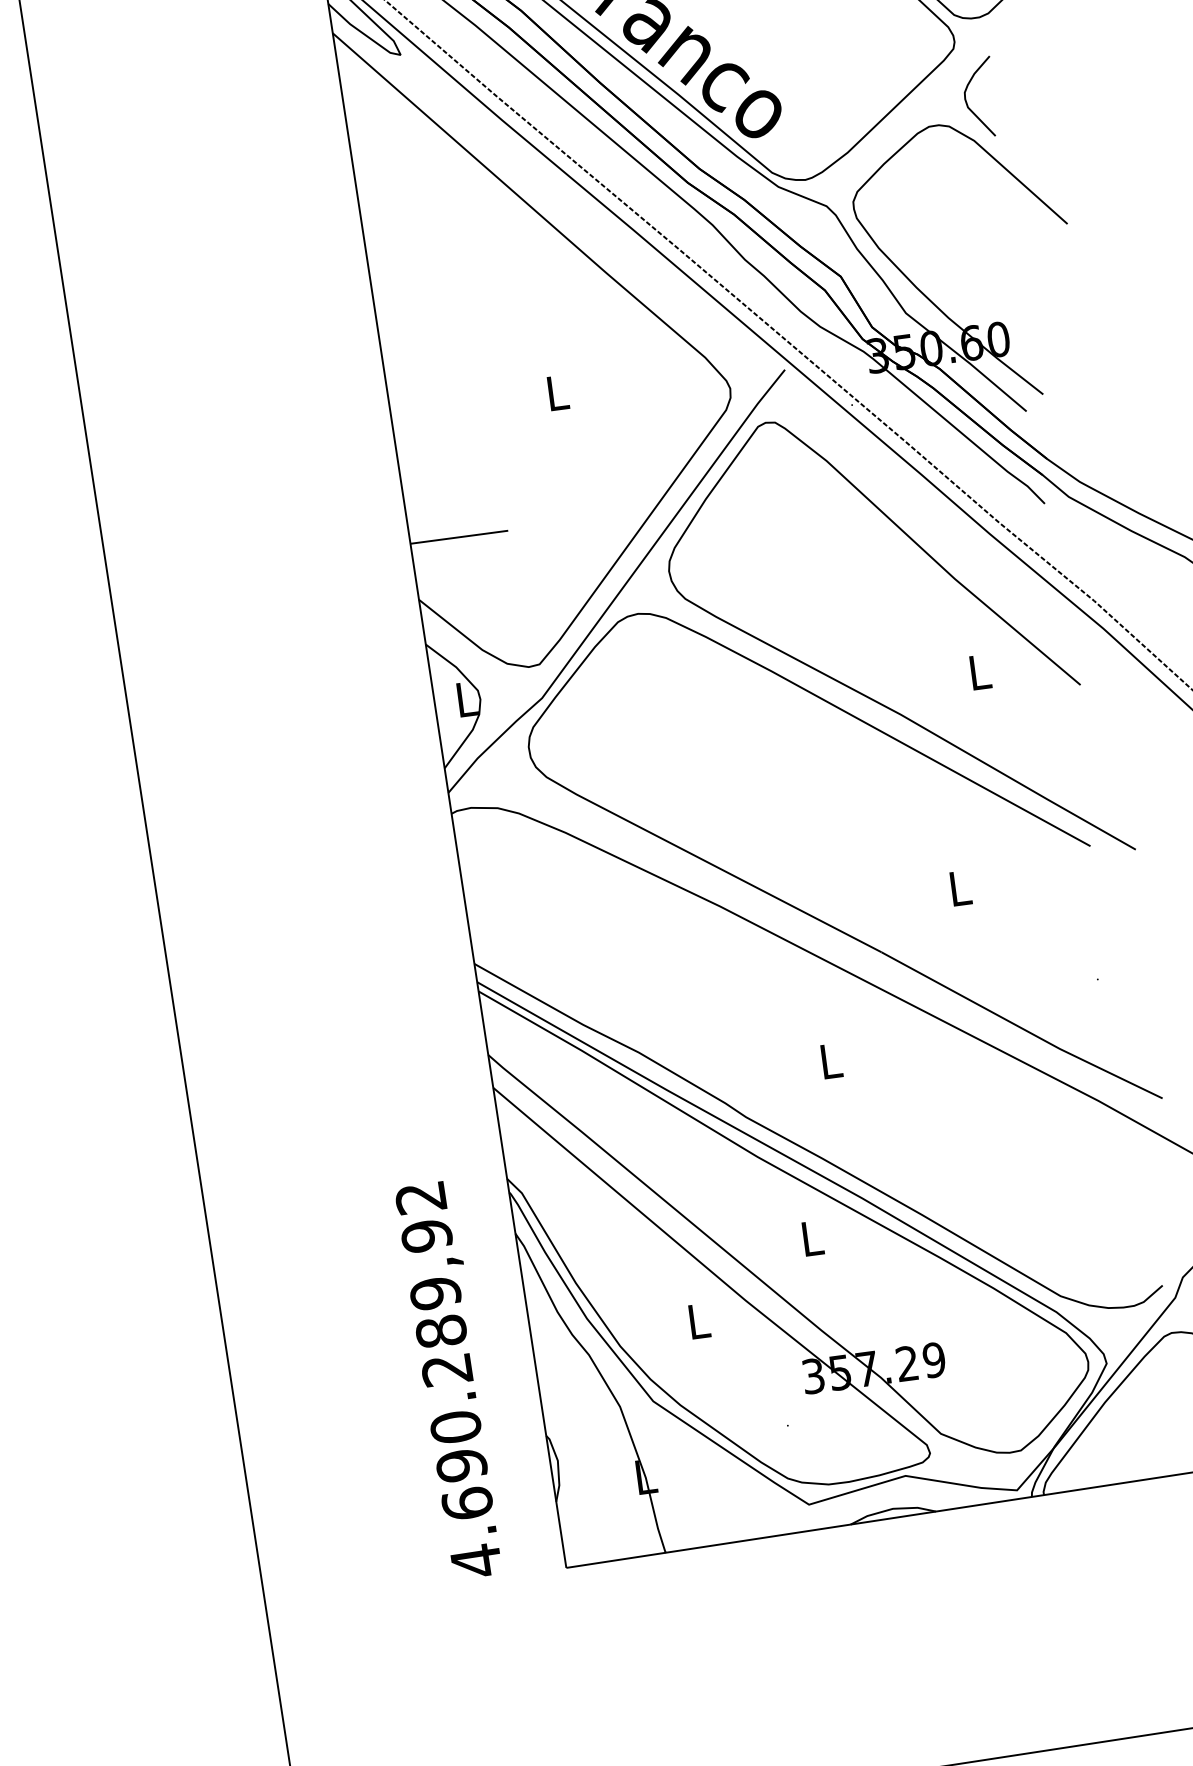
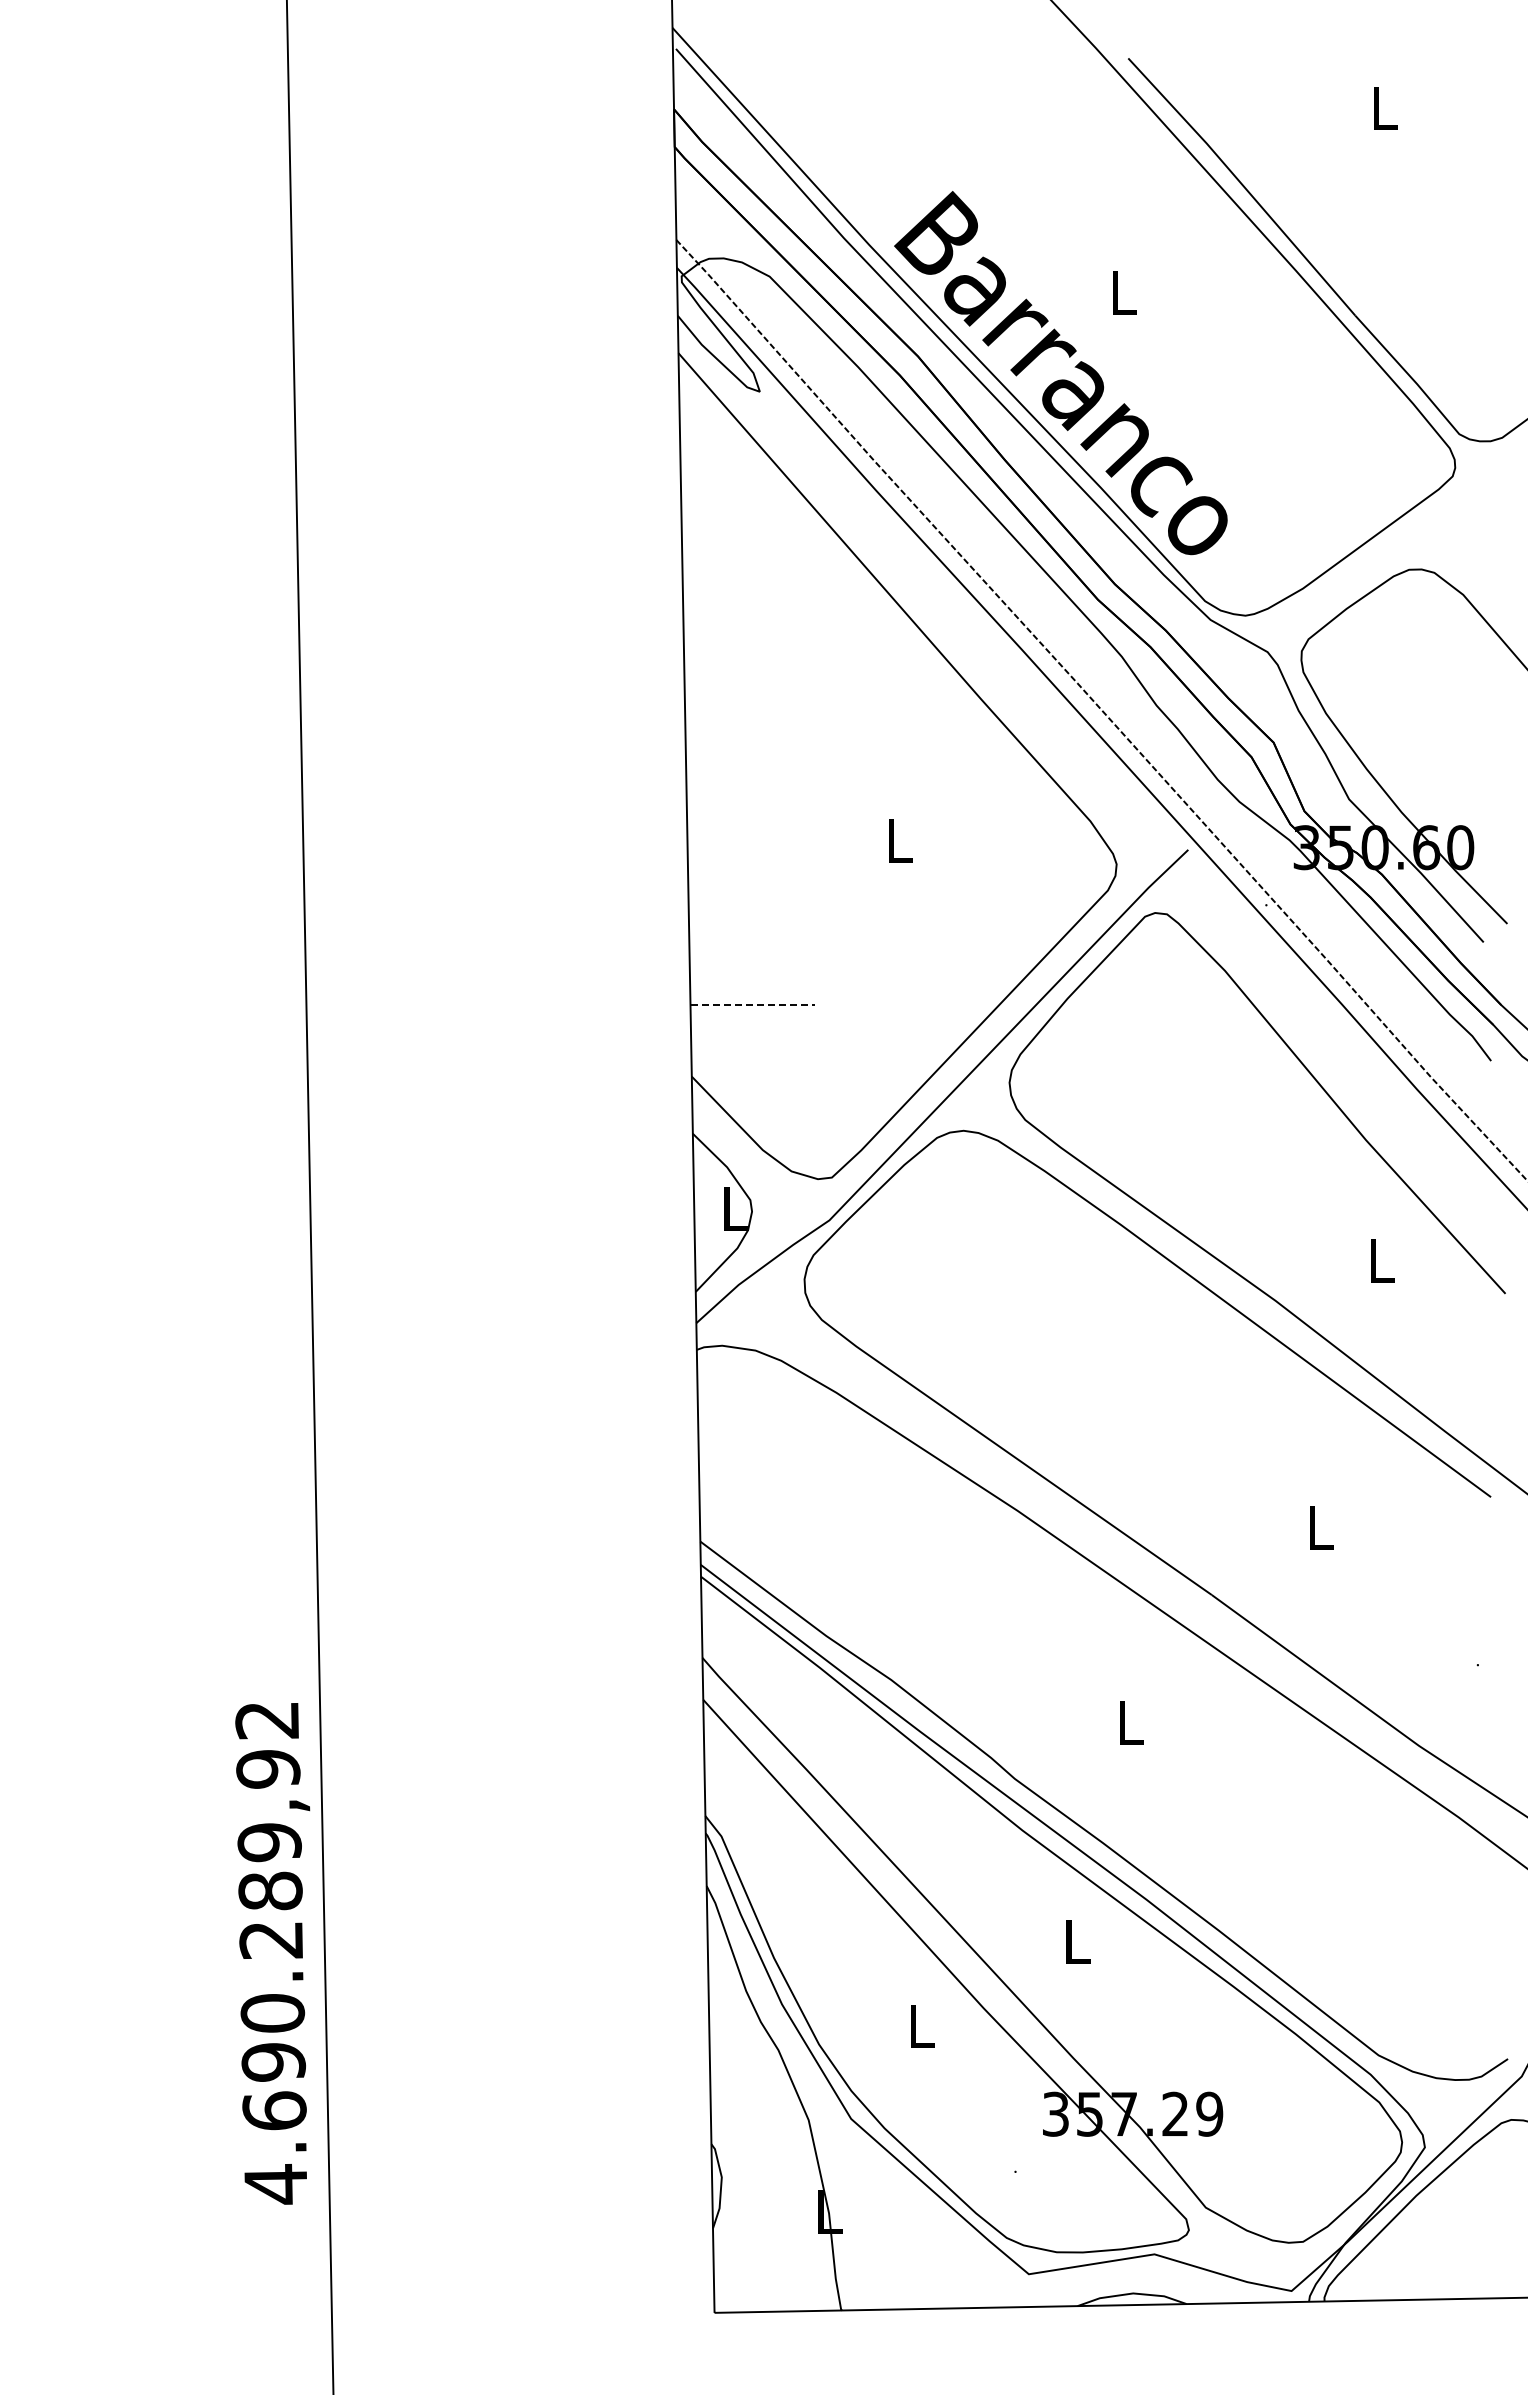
curve: (966, 99) -> (1460, 542), removed
line: (459, 537) -> (753, 1005), solid -> dashed
text: (449, 1380) -> (272, 1953), moved

